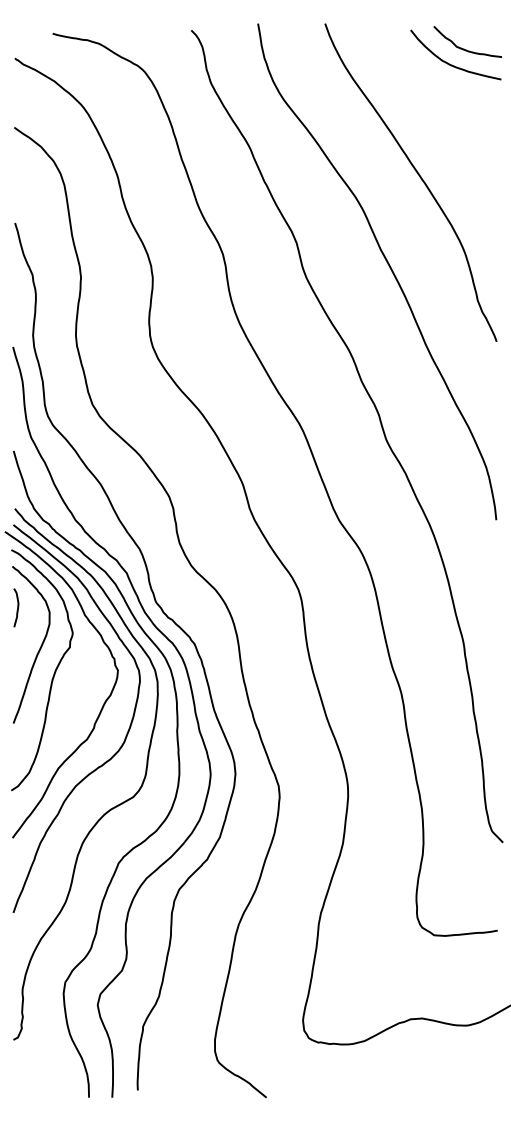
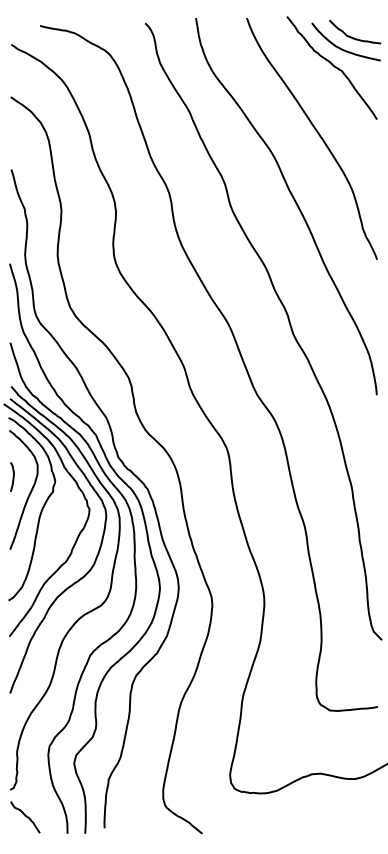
curve: (439, 87) -> (333, 66), added
curve: (17, 607) -> (13, 476), moved
curve: (34, 1075) -> (26, 816), added

